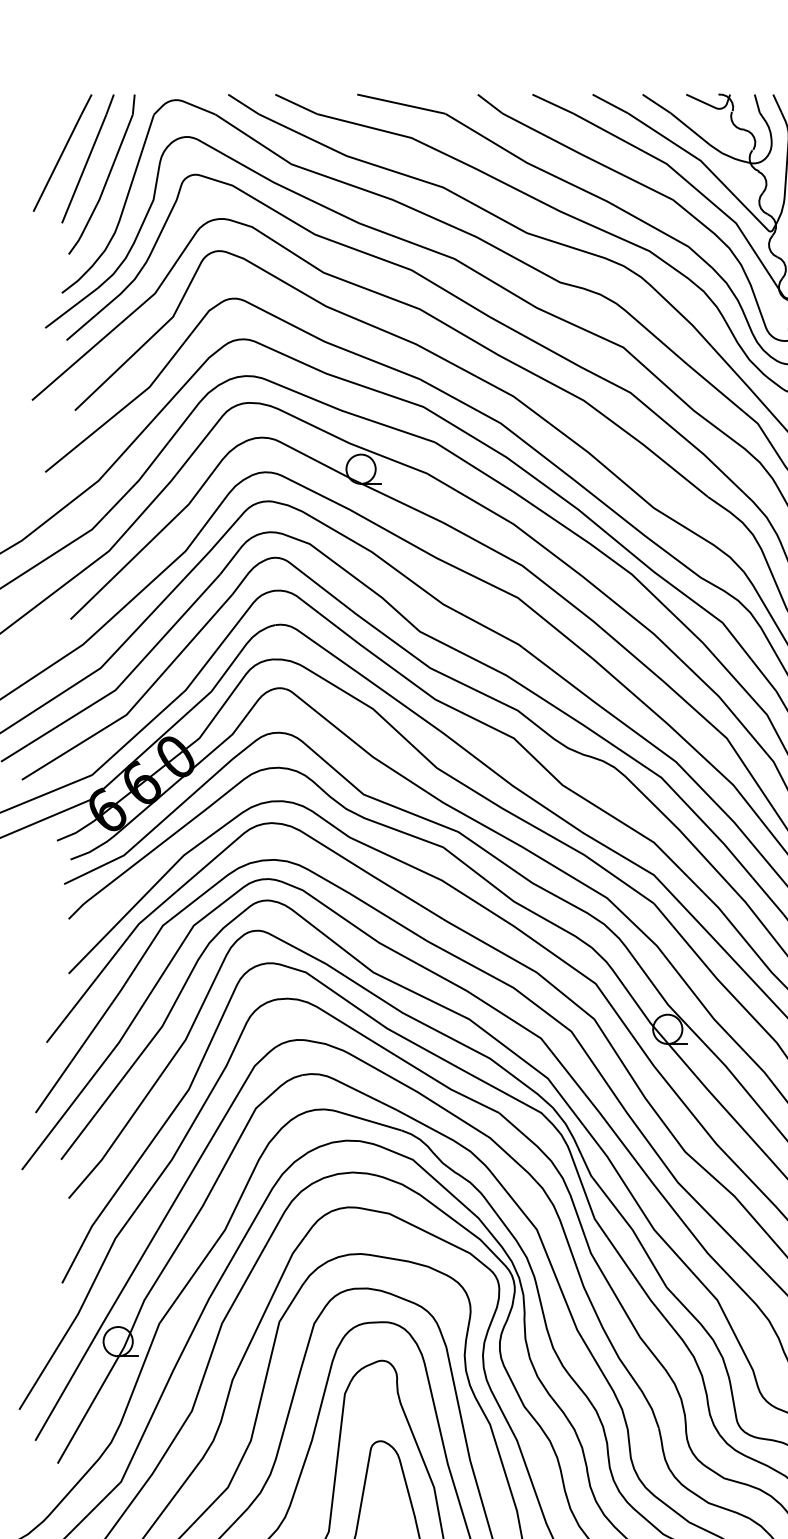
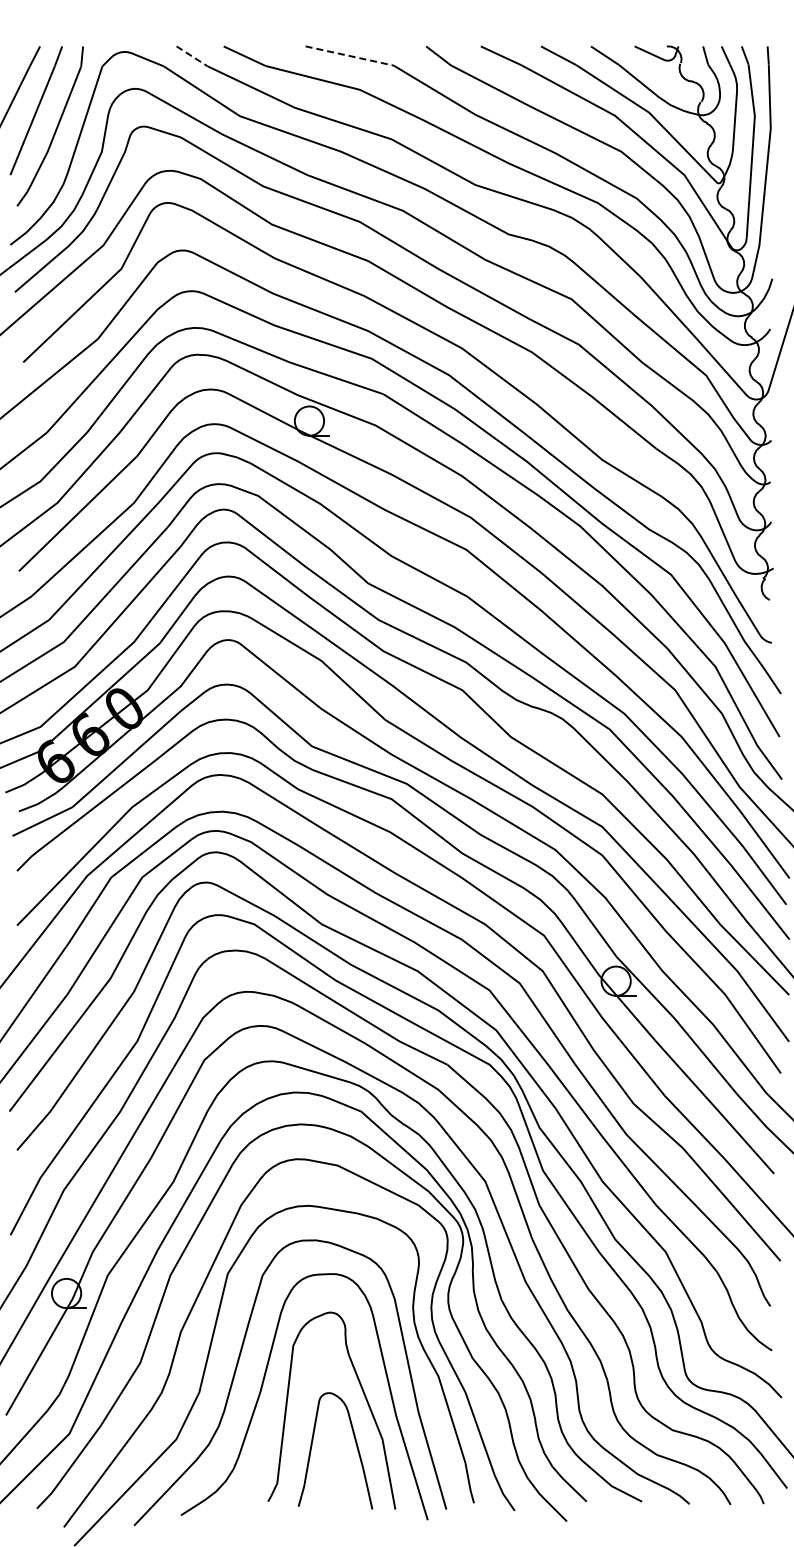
line: (244, 104) -> (192, 56), solid -> dashed
line: (402, 104) -> (350, 56), solid -> dashed

